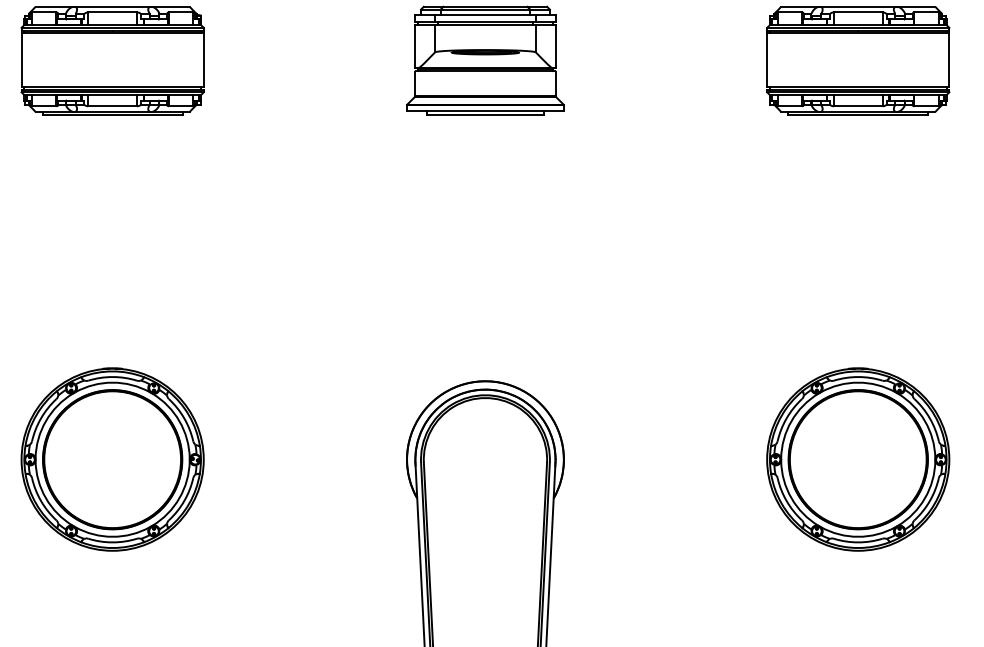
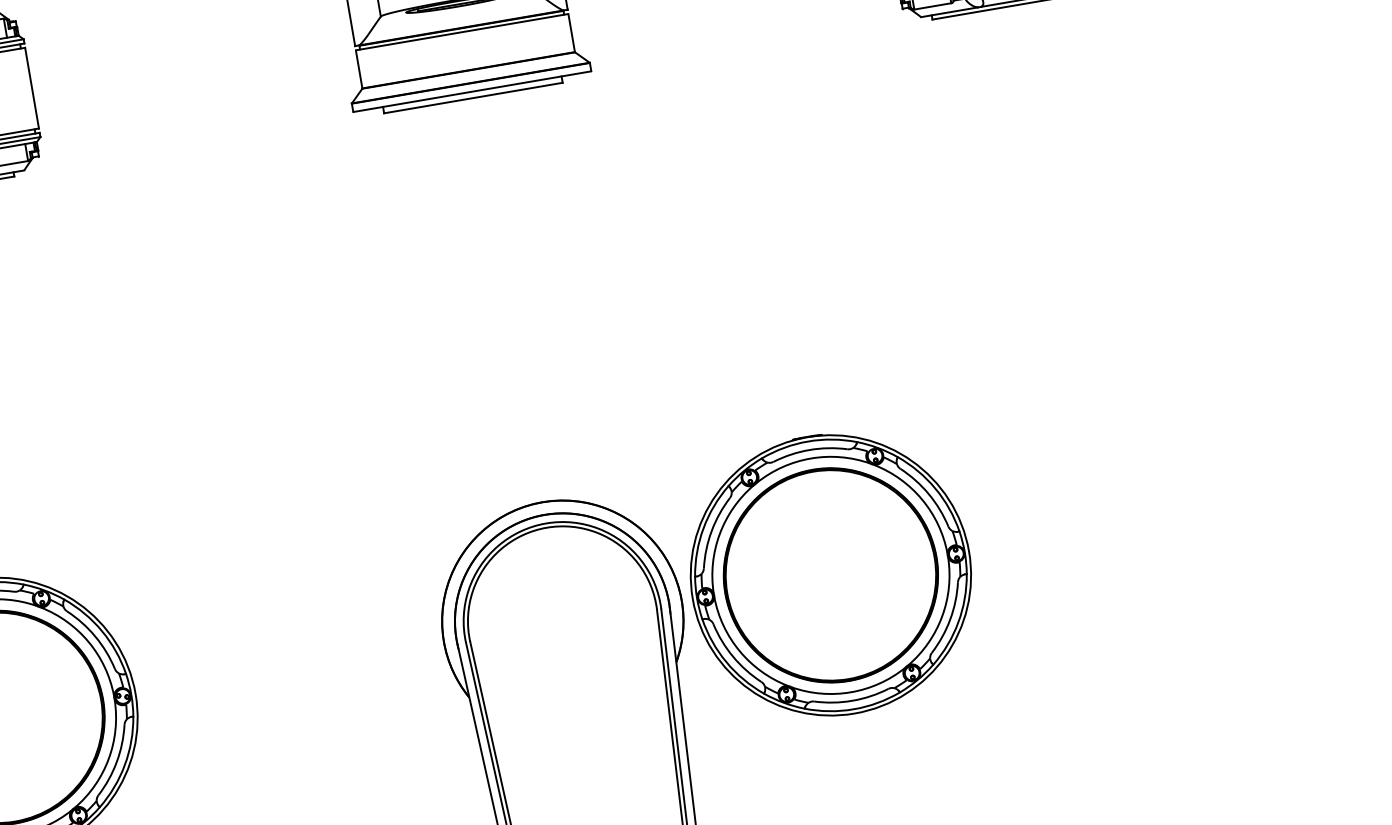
part: (858, 459) -> (831, 575), moved

